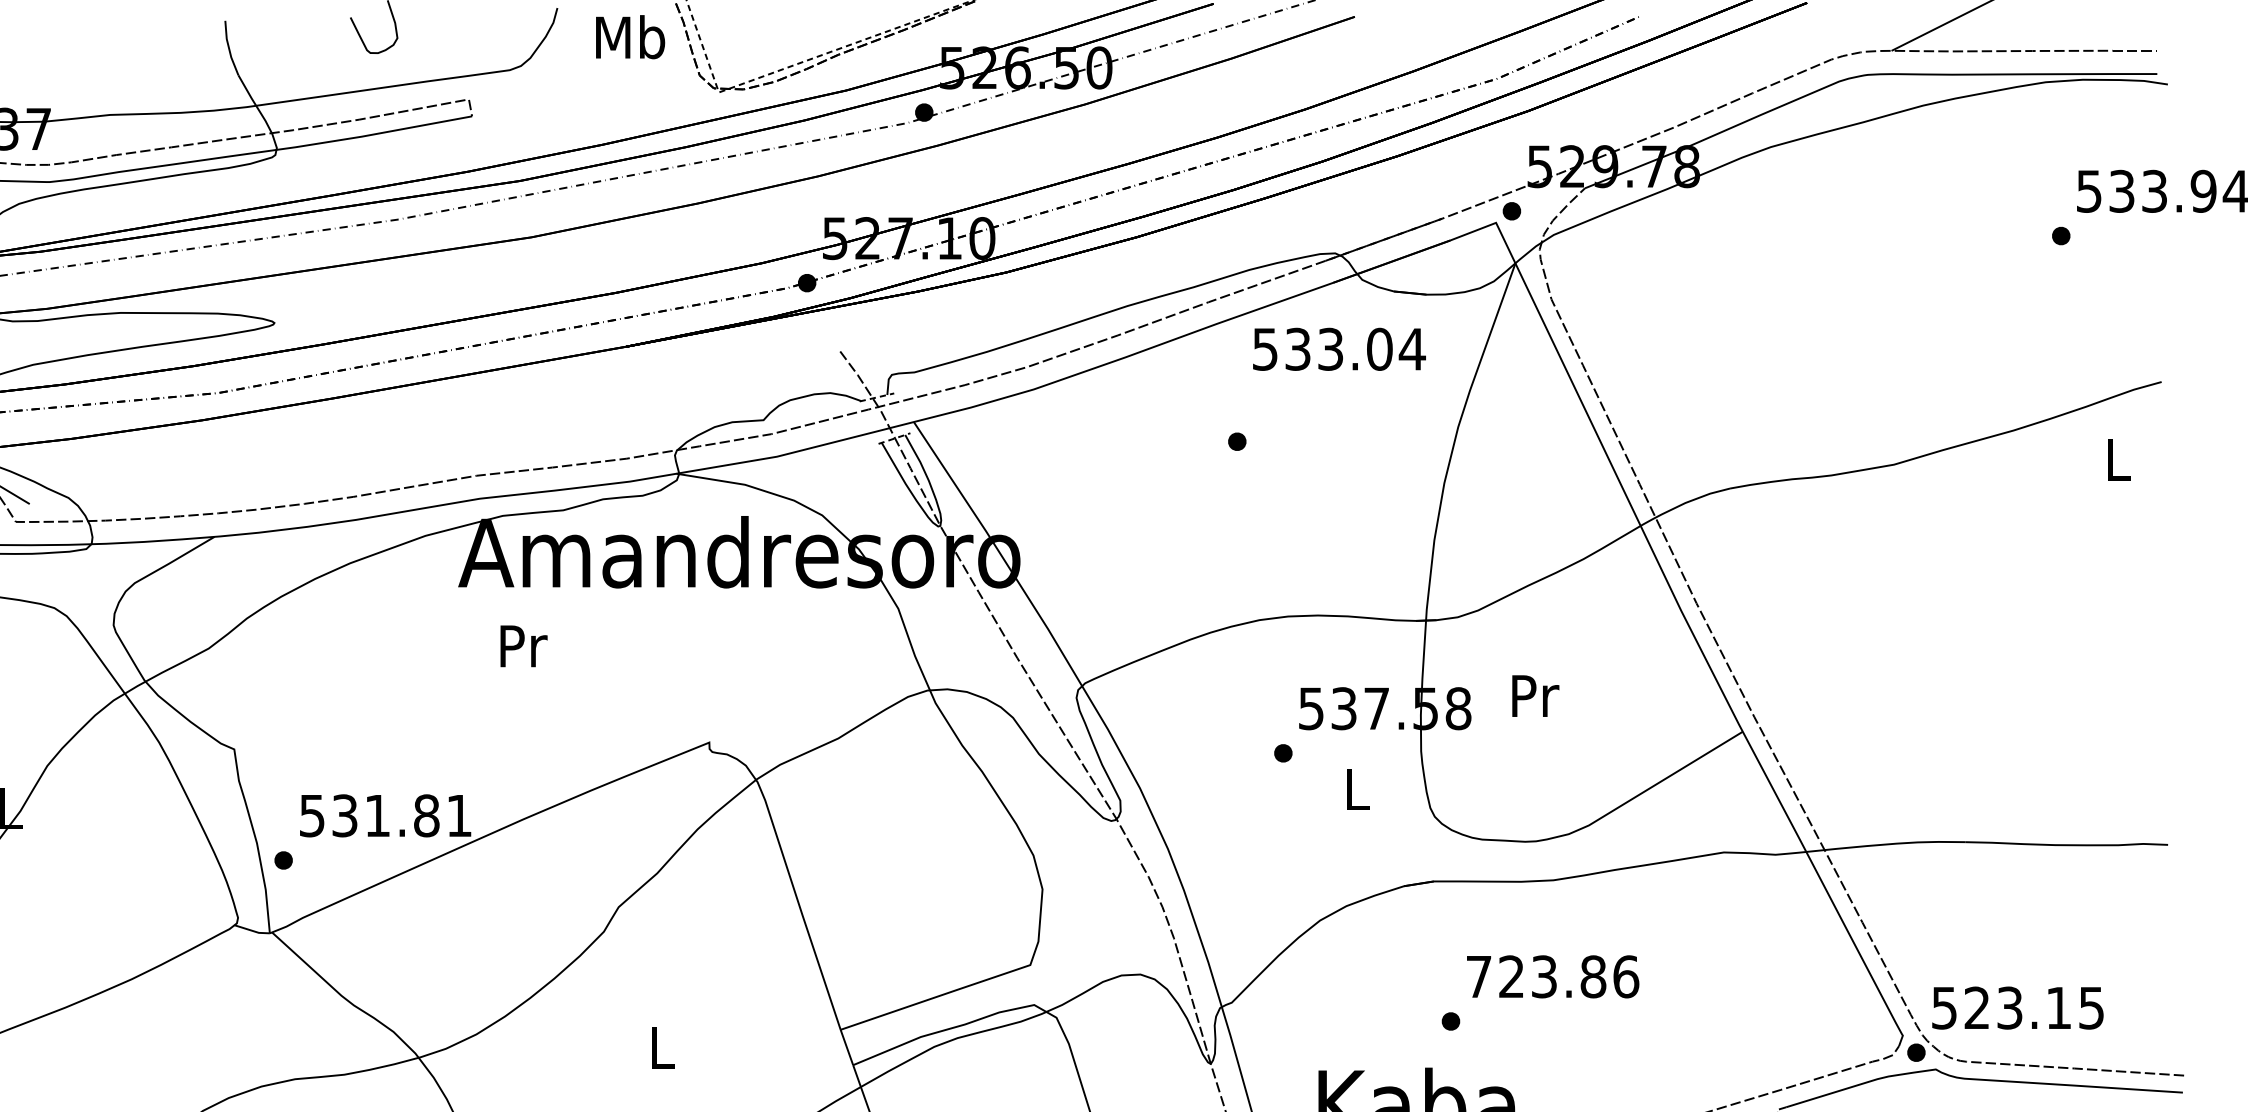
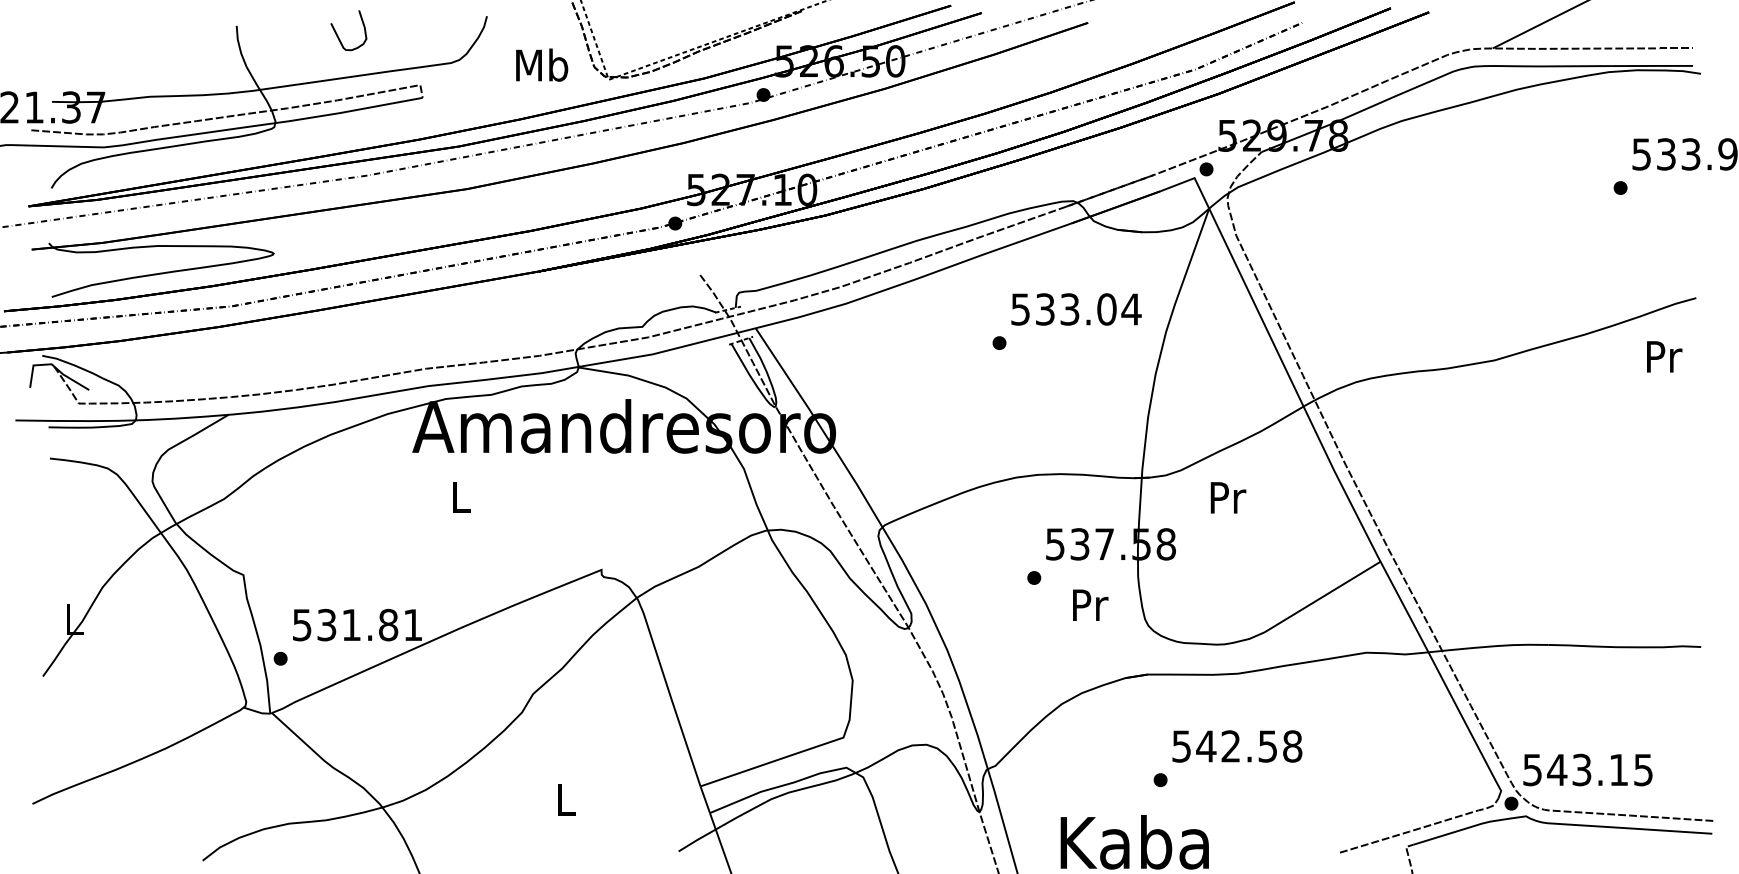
text: (631, 36) -> (542, 64), moved
text: (1339, 349) -> (1076, 309), moved
text: (2119, 459) -> (1664, 356), L -> Pr
text: (523, 645) -> (461, 496), Pr -> L
text: (1535, 695) -> (1228, 497), moved
text: (1357, 788) -> (1090, 604), L -> Pr
text: (1552, 976) -> (1237, 746), 723.86 -> 542.58
text: (1977, 1007) -> (1557, 769), 523.15 -> 543.15

